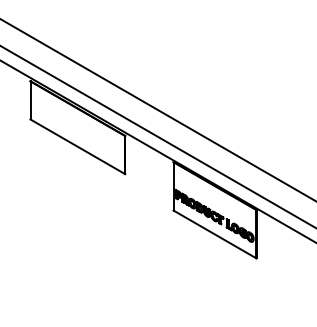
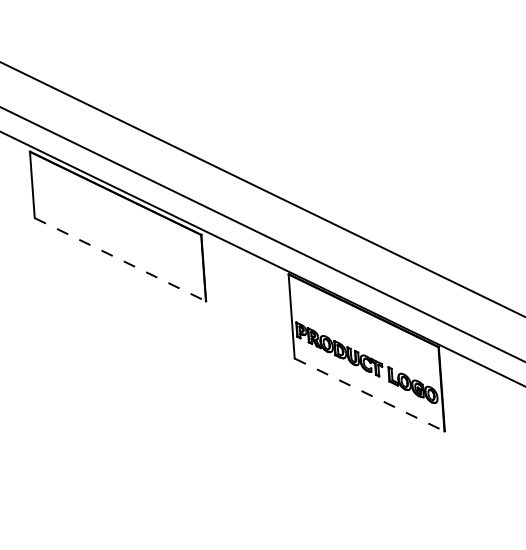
line: (77, 146) -> (119, 259), solid -> dashed
line: (214, 234) -> (368, 395), solid -> dashed

